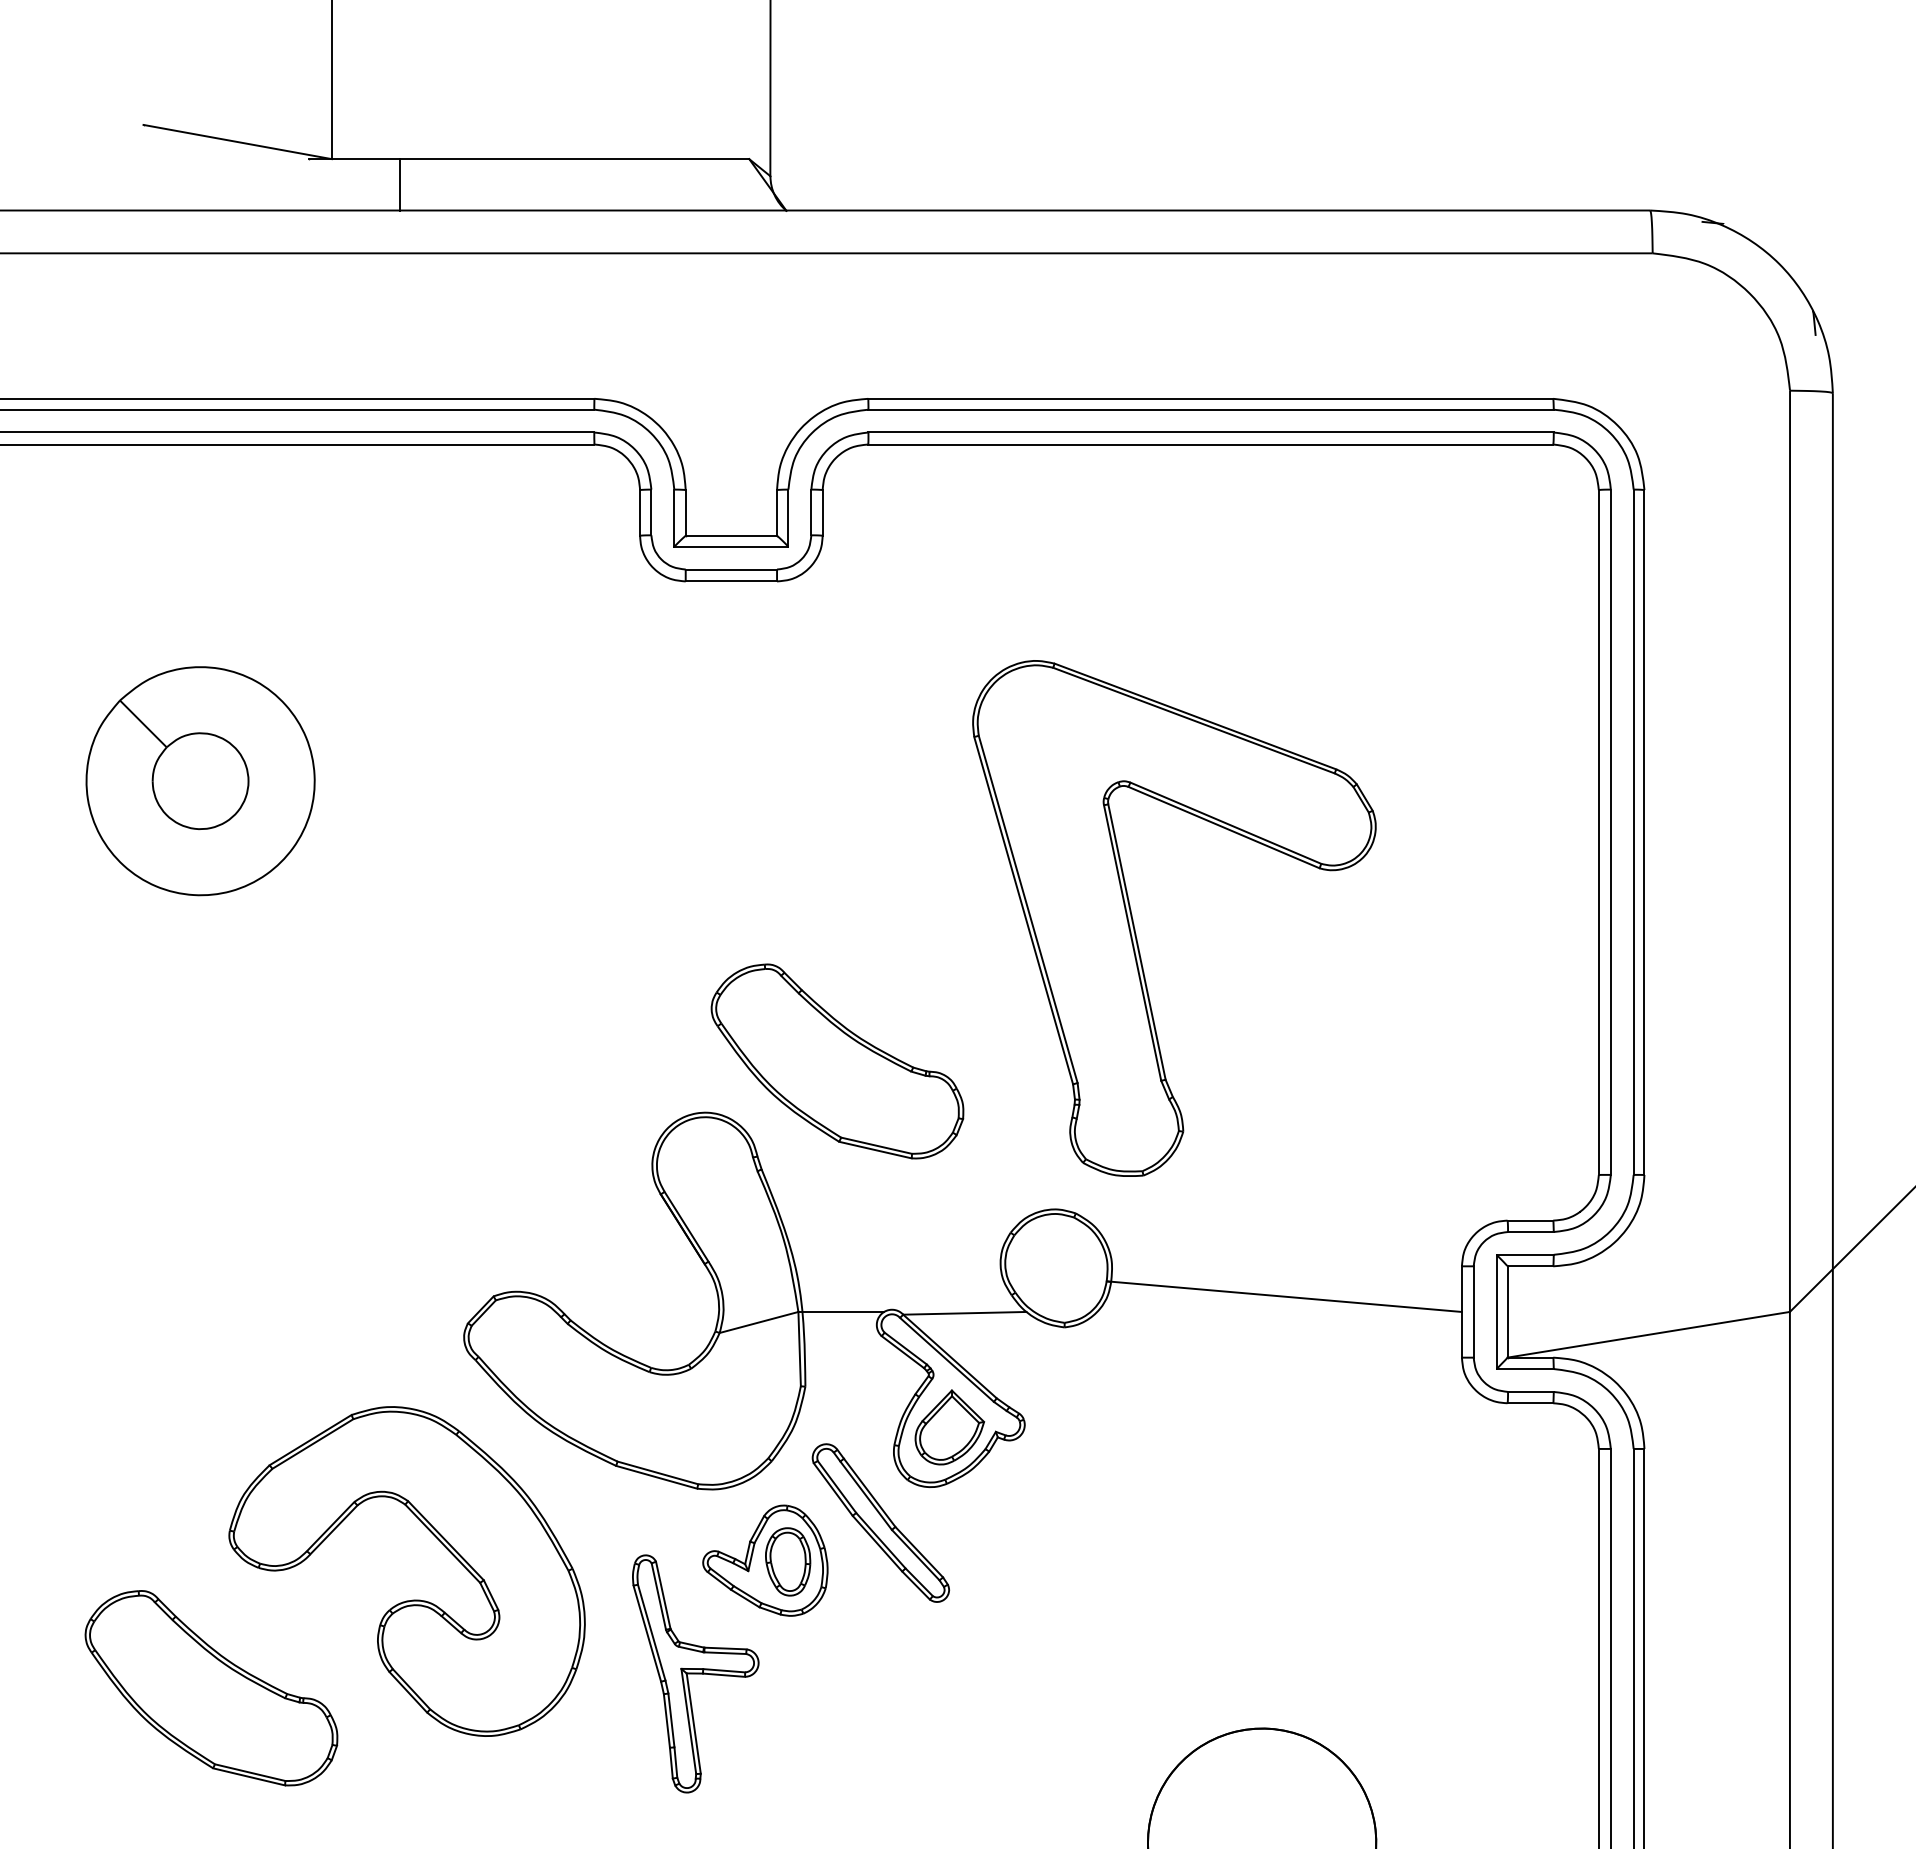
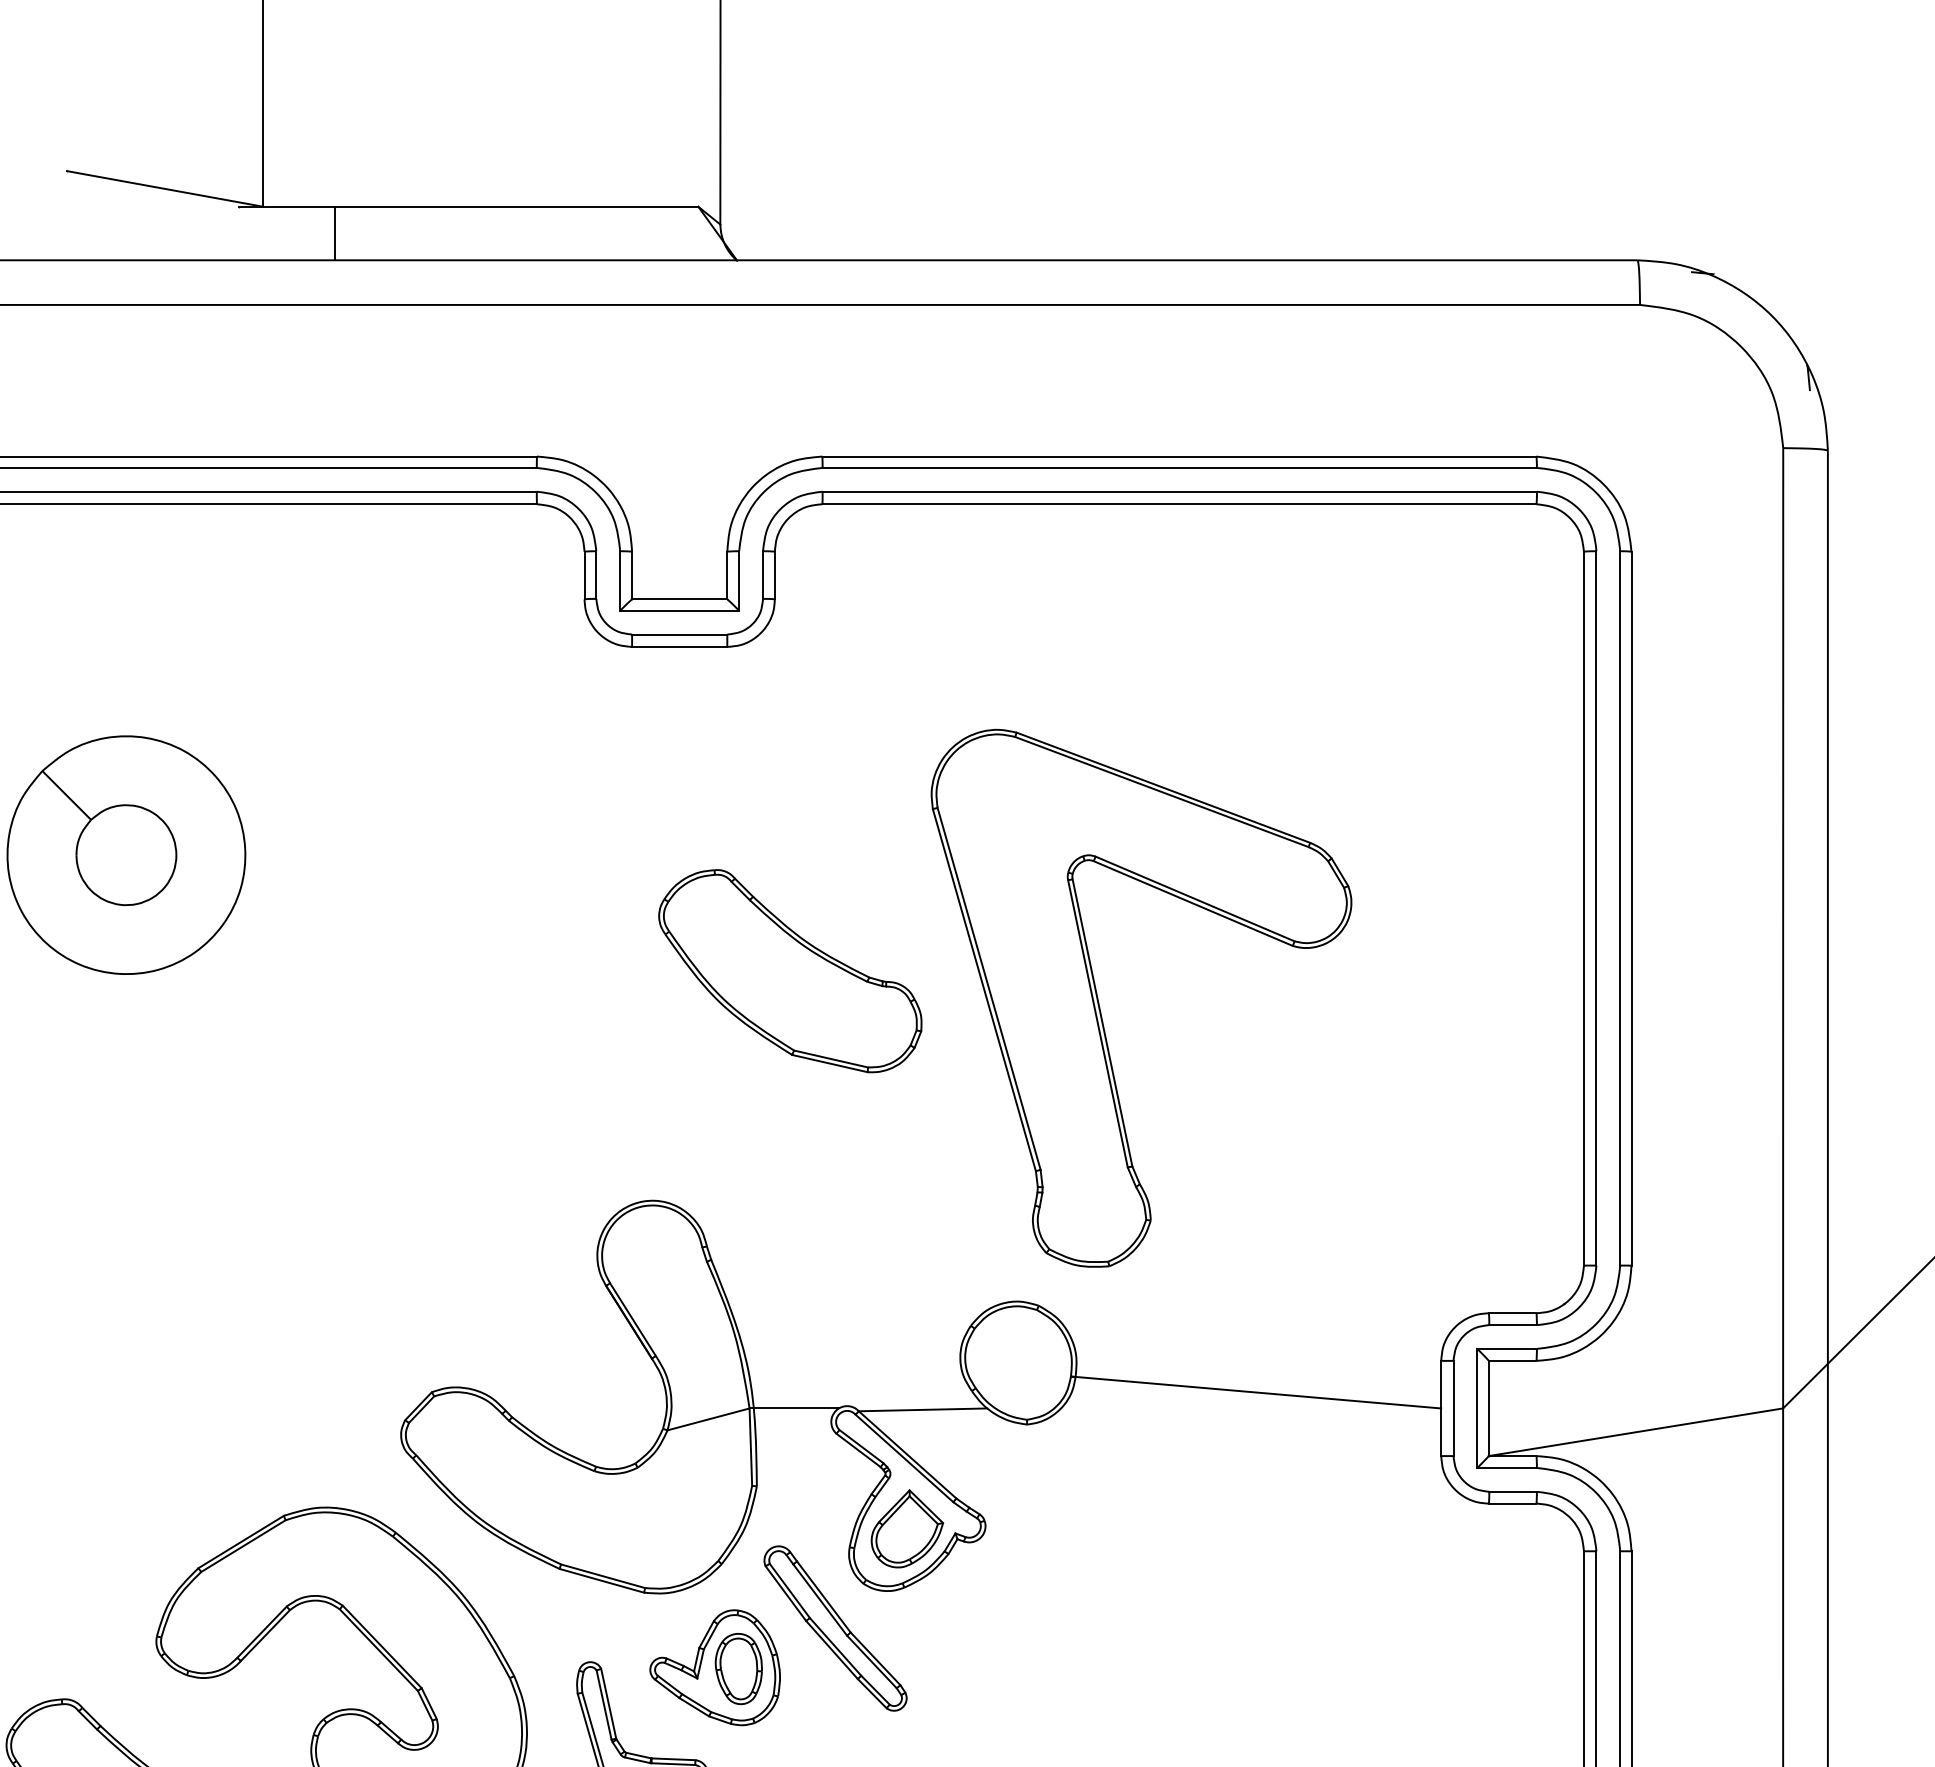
part: (837, 1061) -> (790, 971), moved

